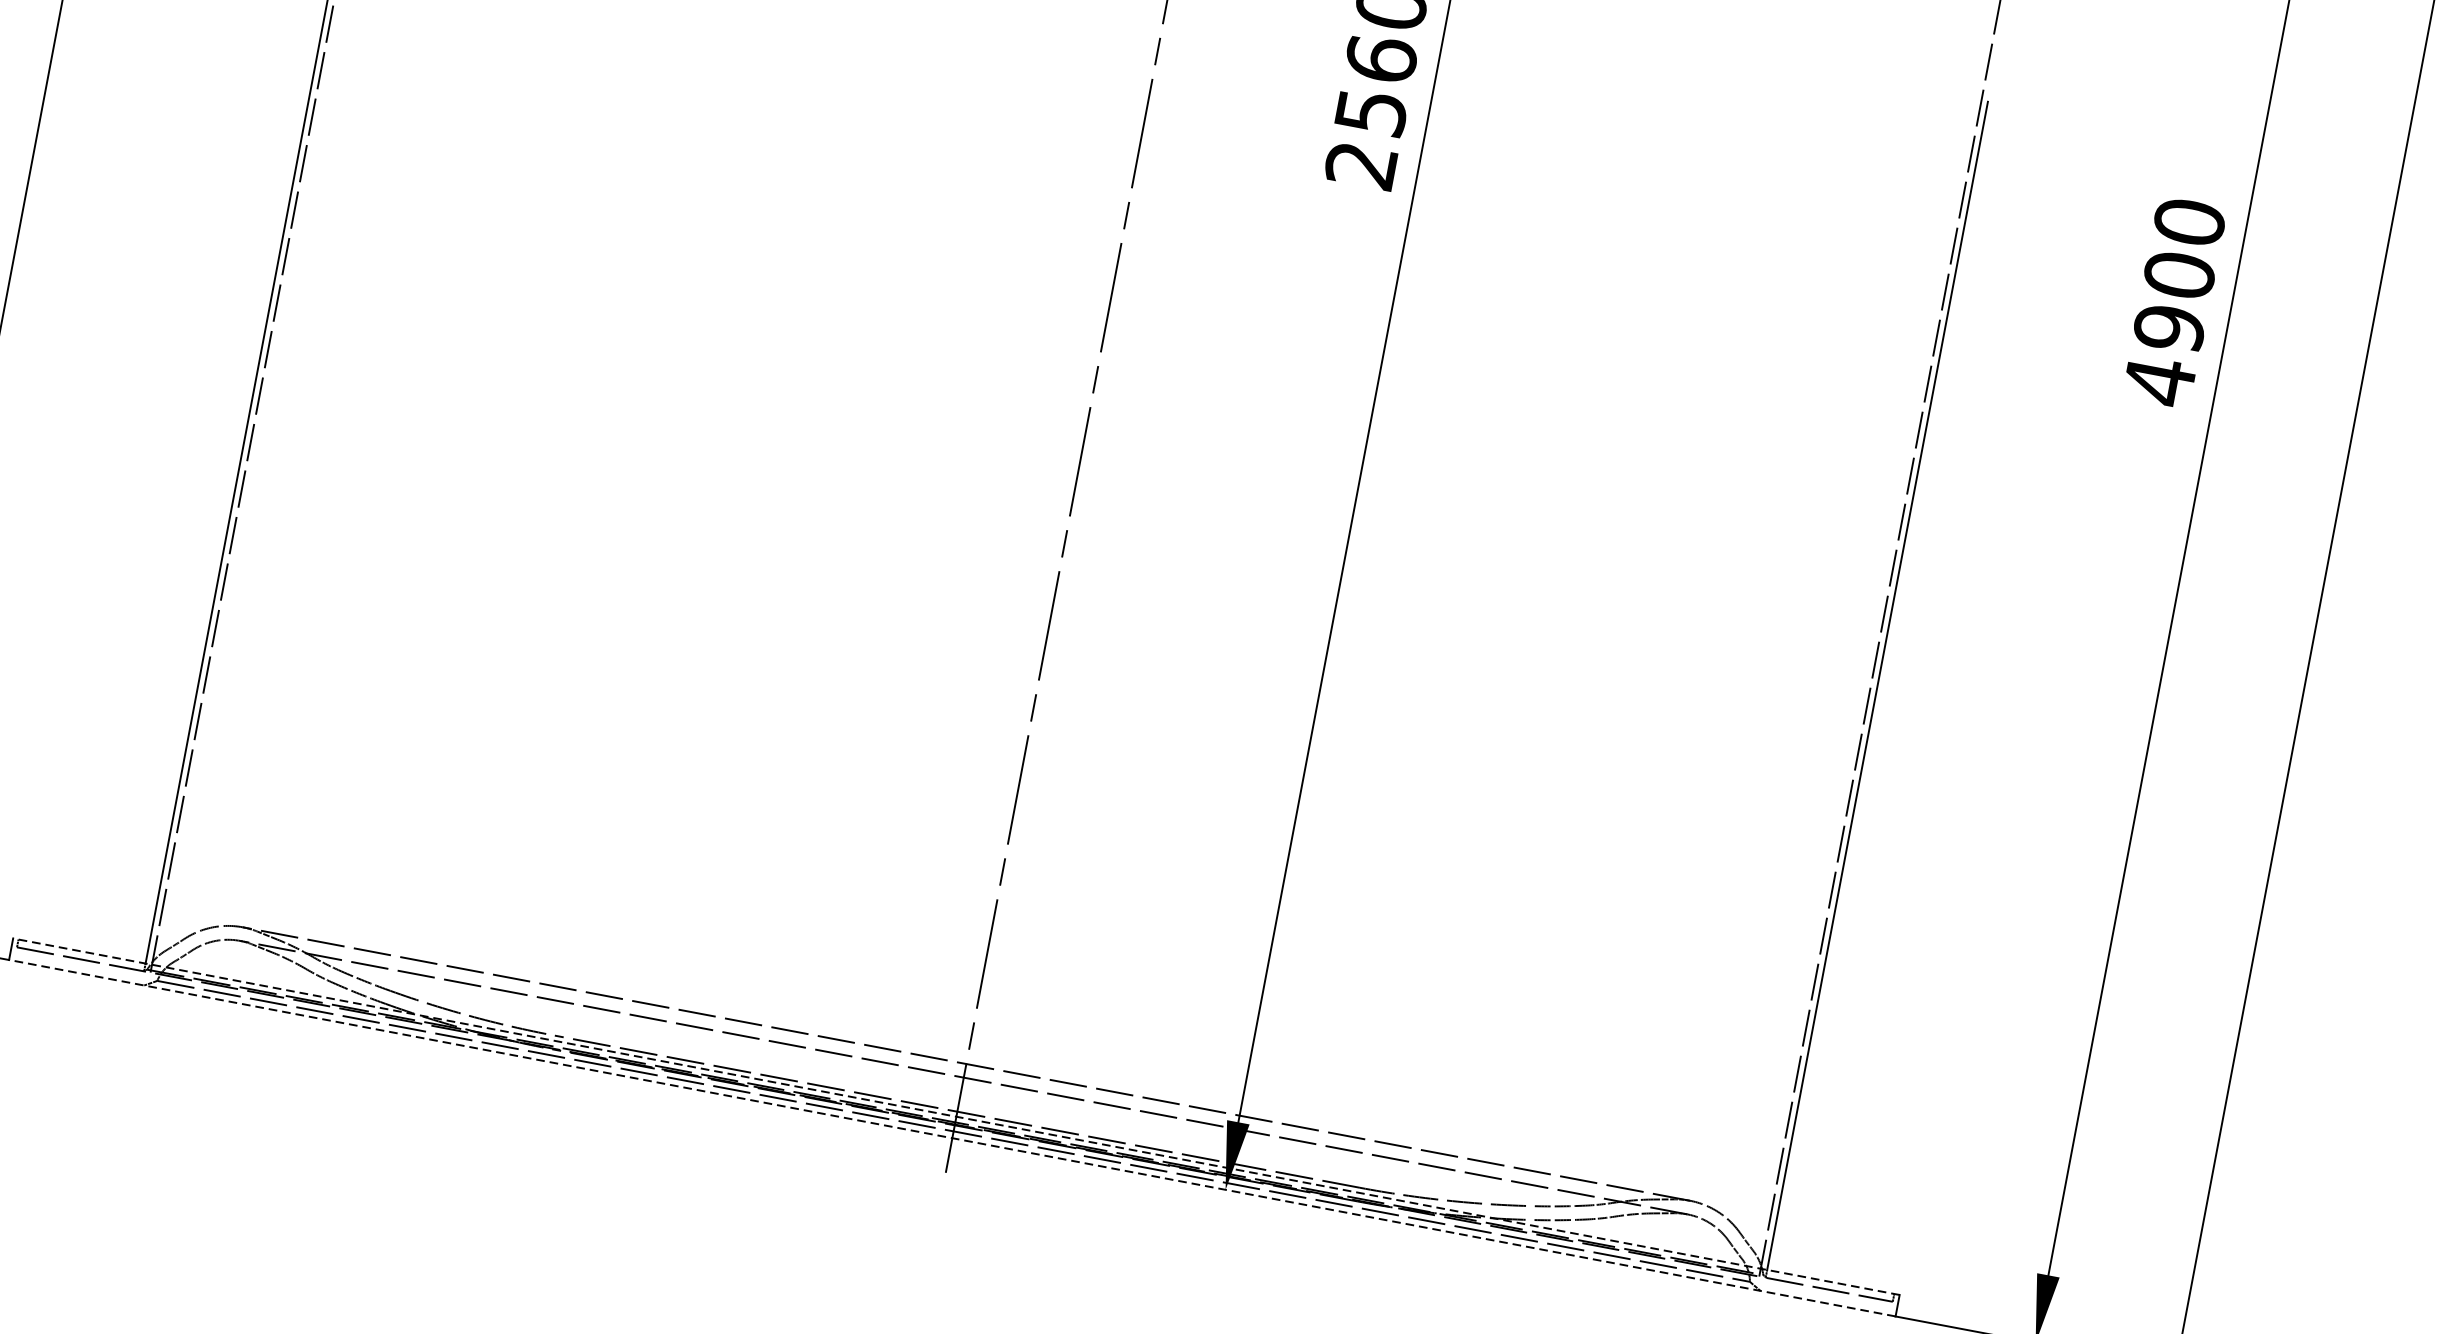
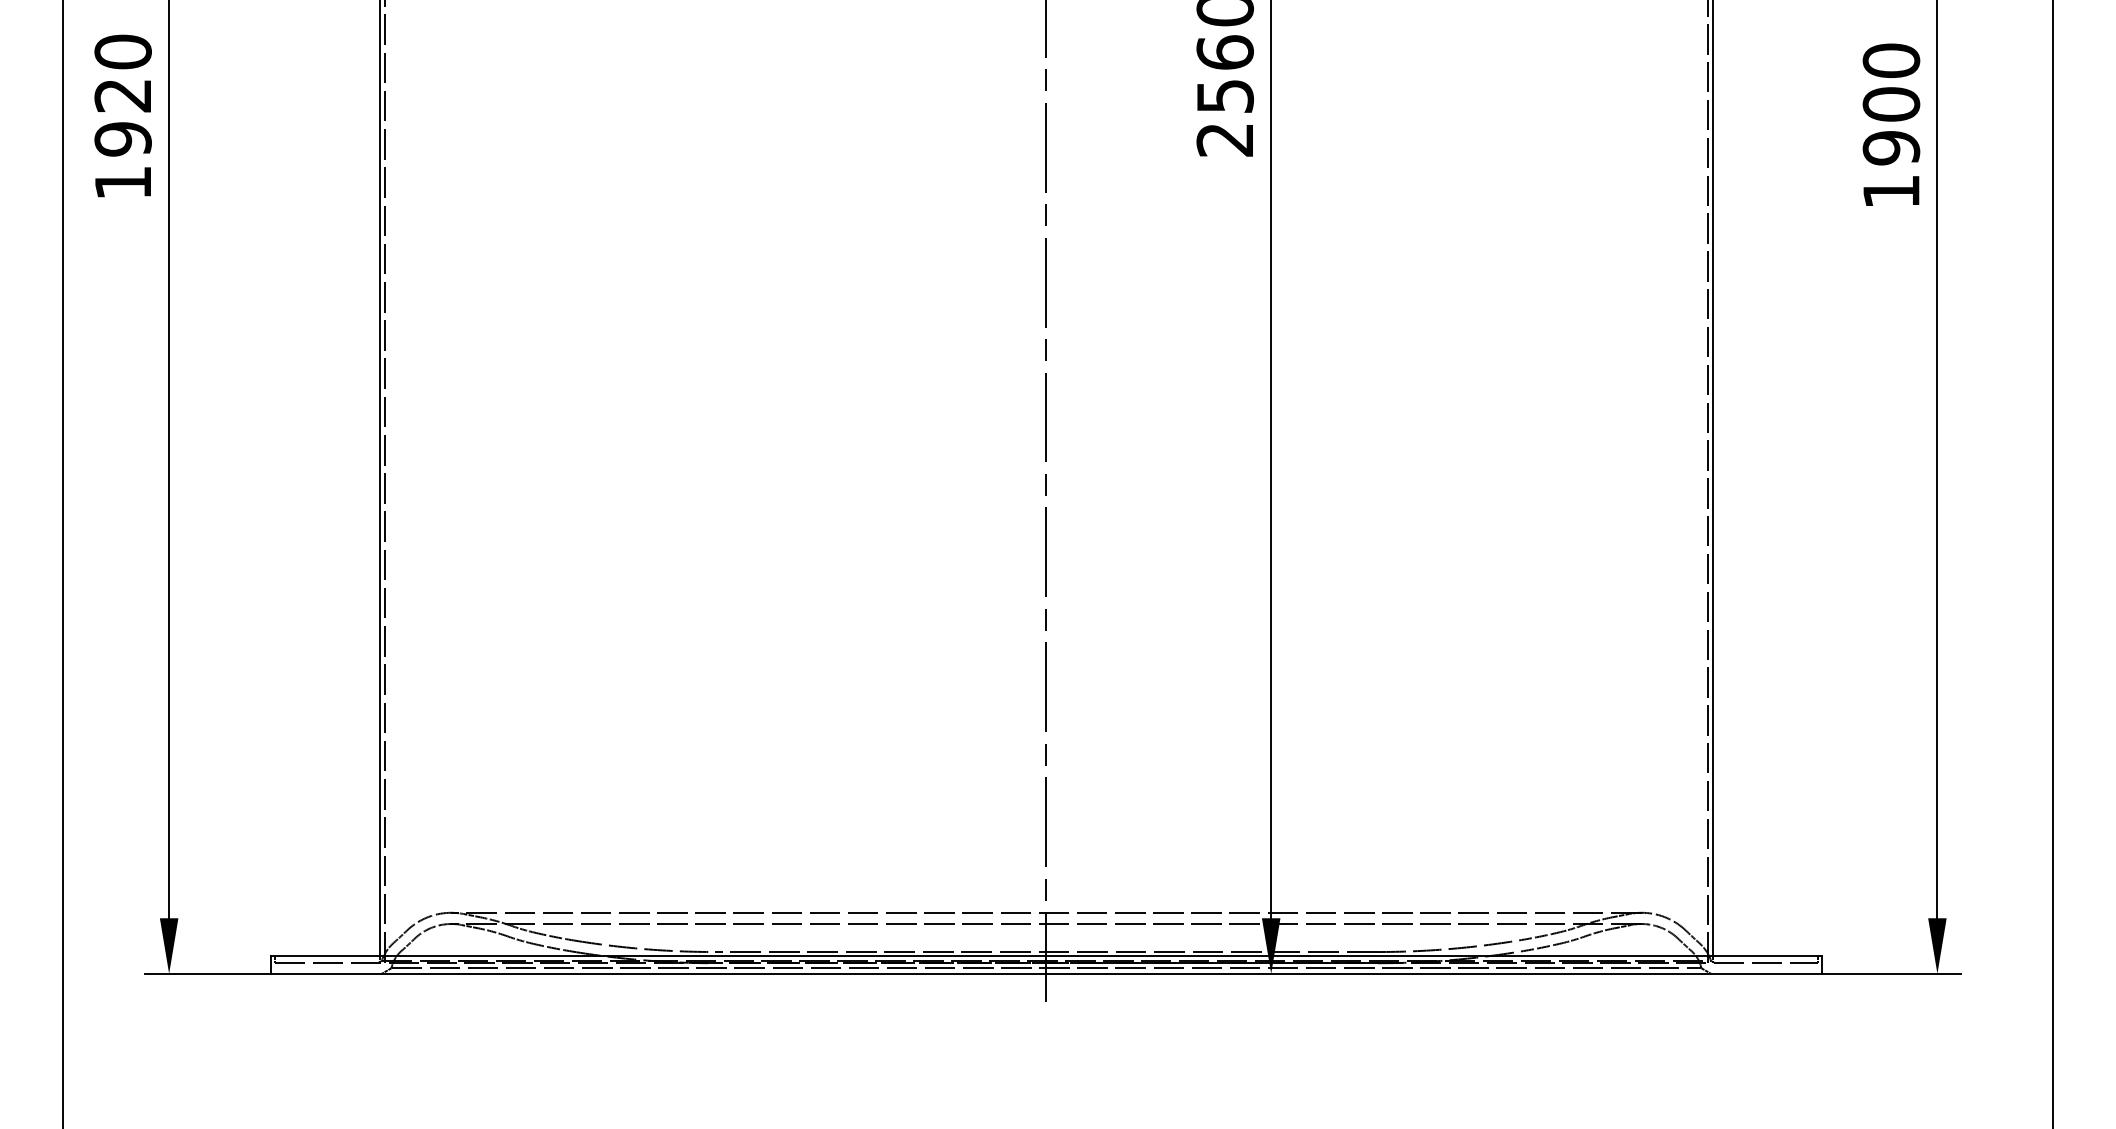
text: (2159, 381) -> (1891, 191), 4900 -> 1900
line: (956, 1117) -> (1046, 956), dashed -> solid
line: (952, 1137) -> (1046, 973), dashed -> solid

